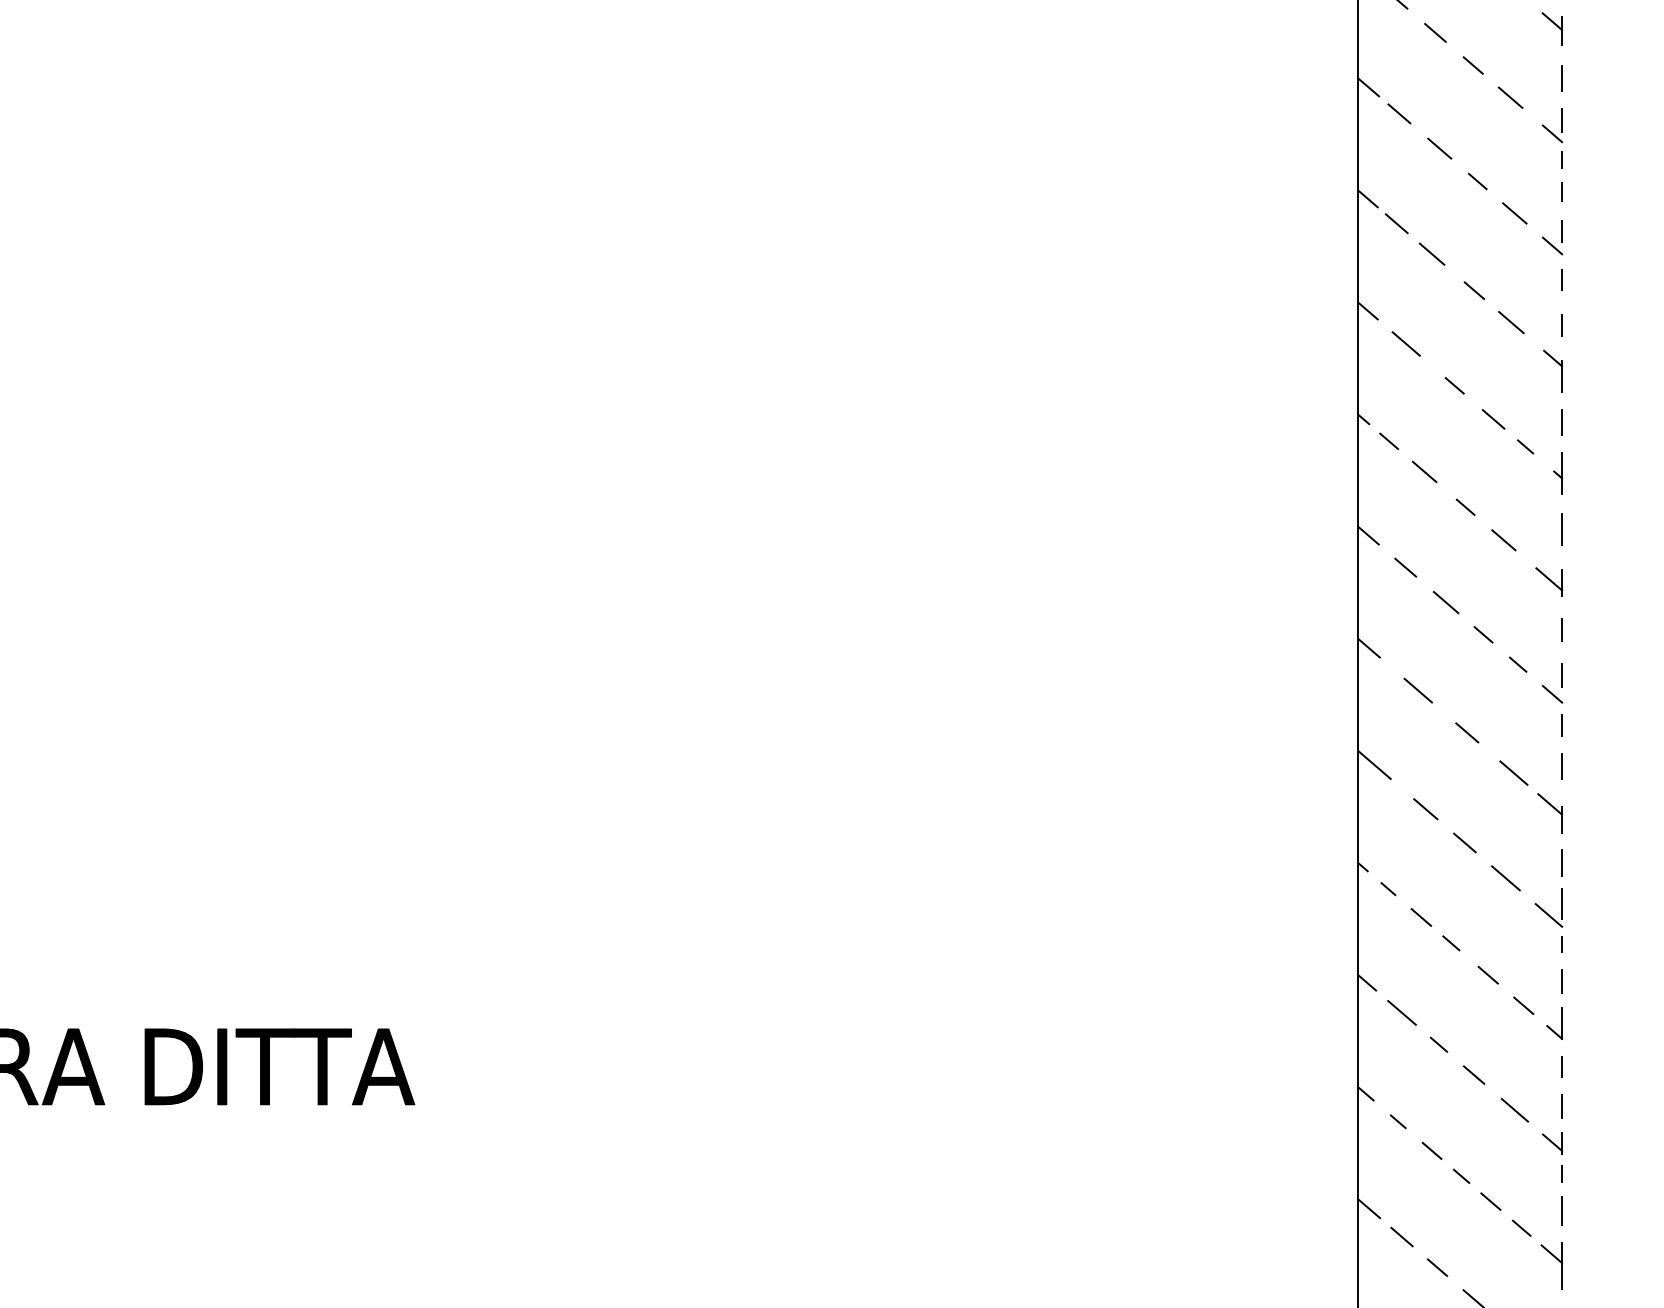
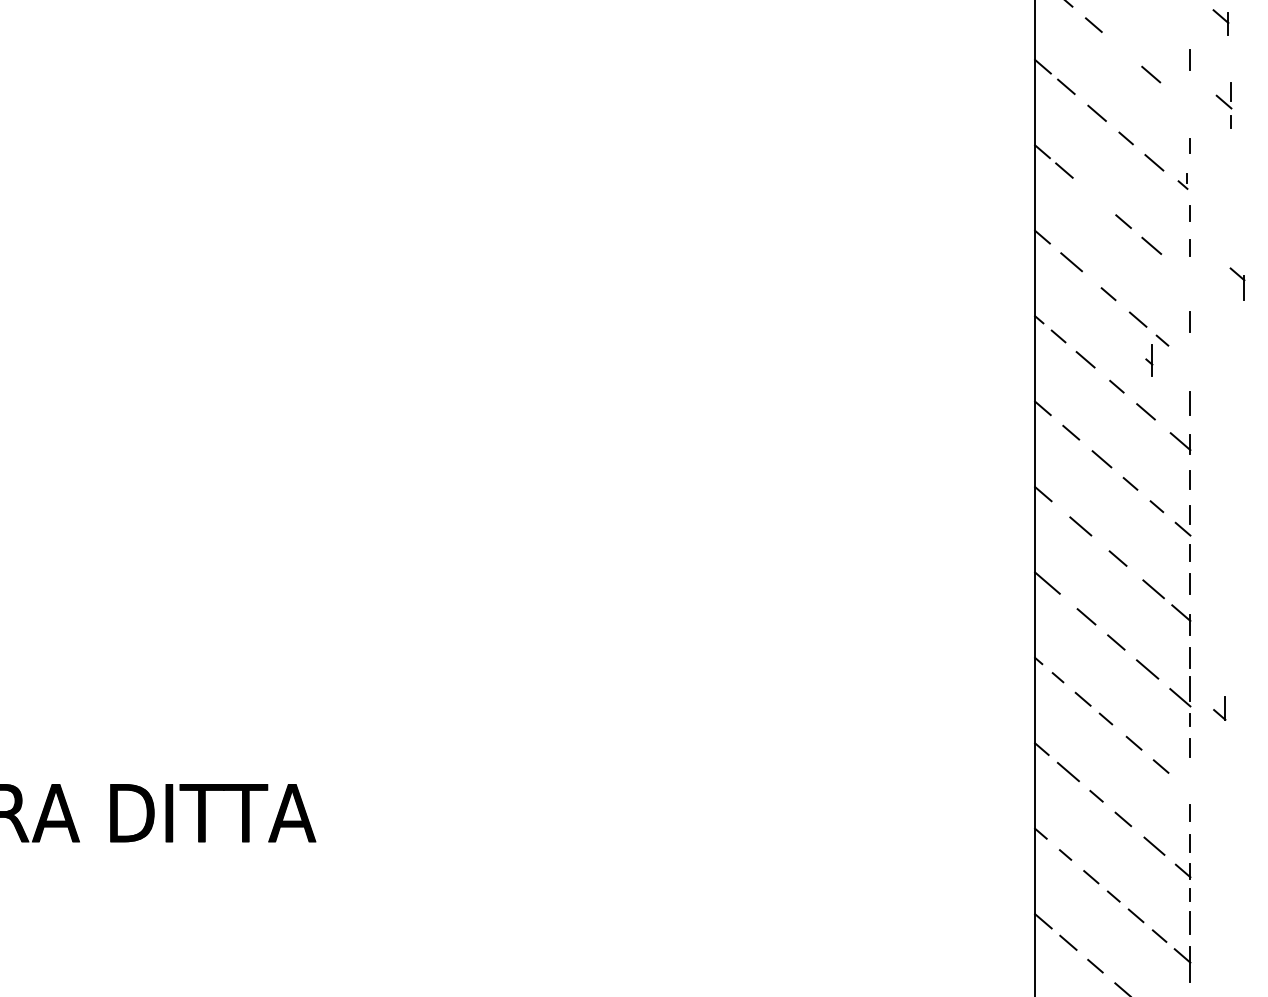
part: (1551, 29) -> (1220, 22), moved
line: (1473, 64) -> (1122, 49), removed
part: (1551, 138) -> (1223, 105), moved
part: (1551, 238) -> (1182, 181), size x0.6
line: (1431, 253) -> (1090, 193), removed
part: (1553, 370) -> (1237, 283), moved
part: (1558, 472) -> (1149, 360), moved
part: (1554, 1024) -> (1219, 708), moved

